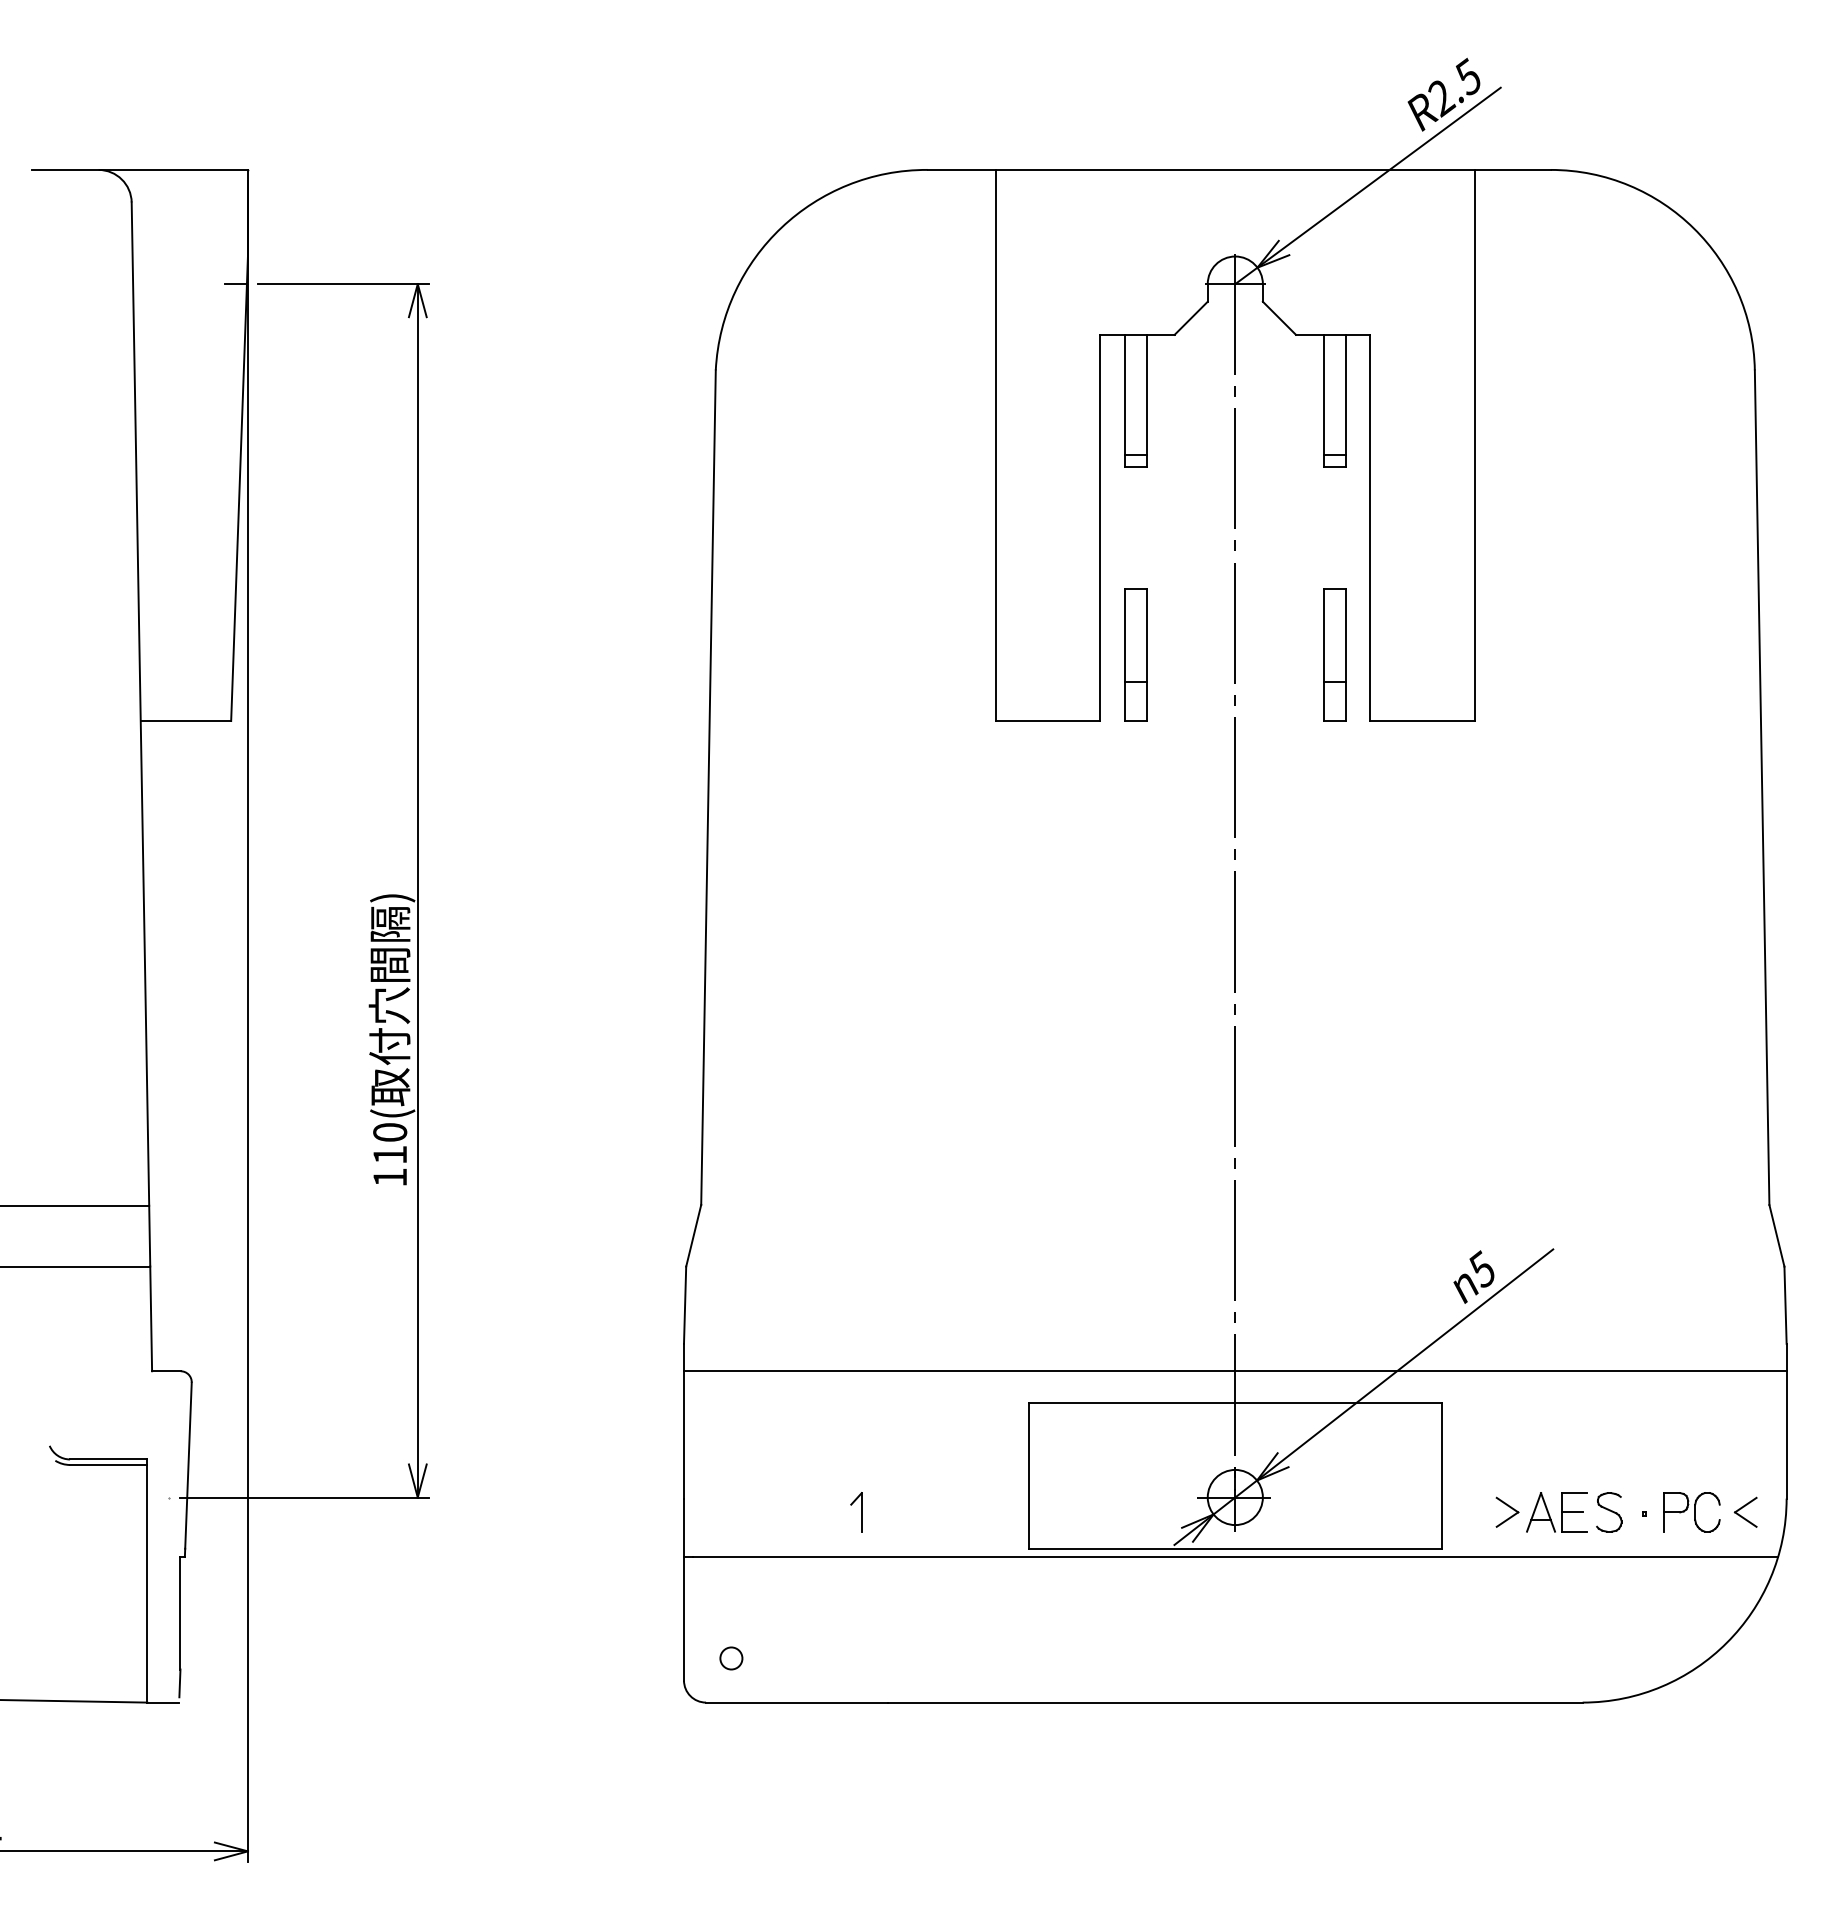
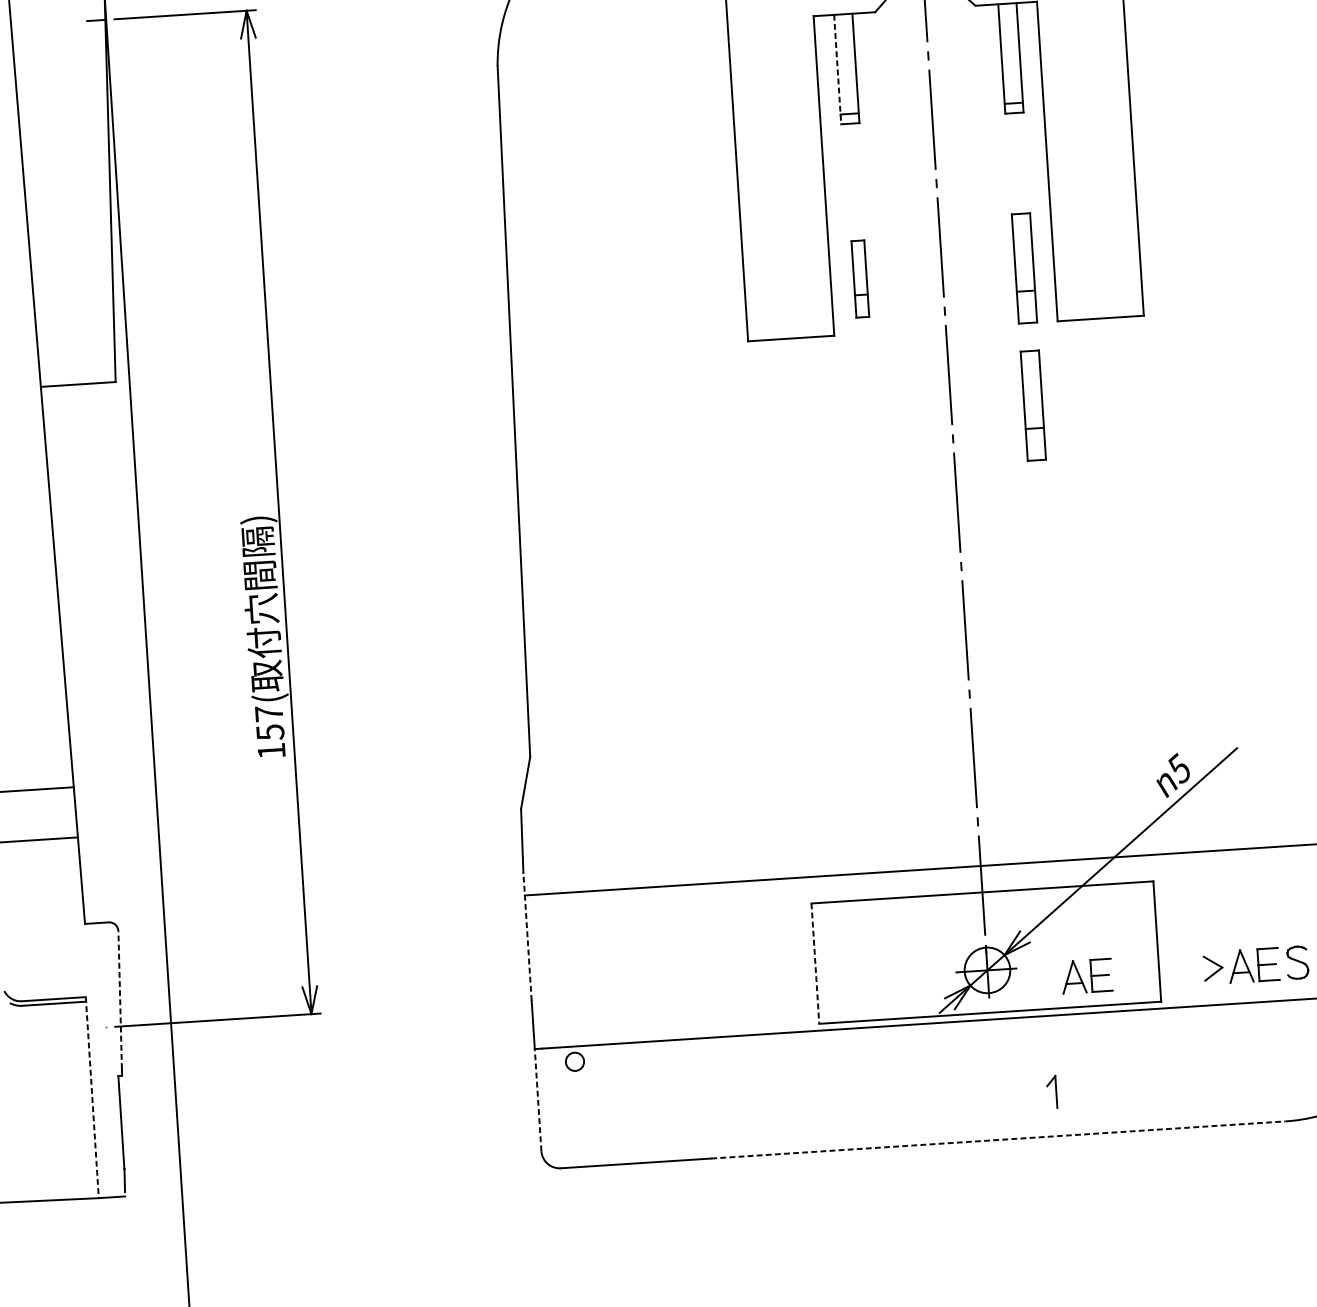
line: (1125, 401) -> (838, 70), solid -> dashed
part: (1135, 654) -> (859, 278), size x0.7
part: (1334, 820) -> (1033, 405), added
text: (390, 1143) -> (270, 722), 110( -> 157(
line: (684, 1420) -> (527, 936), solid -> dashed
line: (188, 1465) -> (120, 999), solid -> dashed
line: (1028, 1475) -> (815, 963), solid -> dashed
part: (856, 1512) -> (1051, 1092), moved
part: (1354, 1512) -> (1086, 976), added
line: (147, 1581) -> (92, 1098), solid -> dashed
line: (684, 1618) -> (538, 1099), solid -> dashed
circle: (731, 1658) -> (575, 1061), moved
line: (1235, 1702) -> (998, 1139), solid -> dashed

